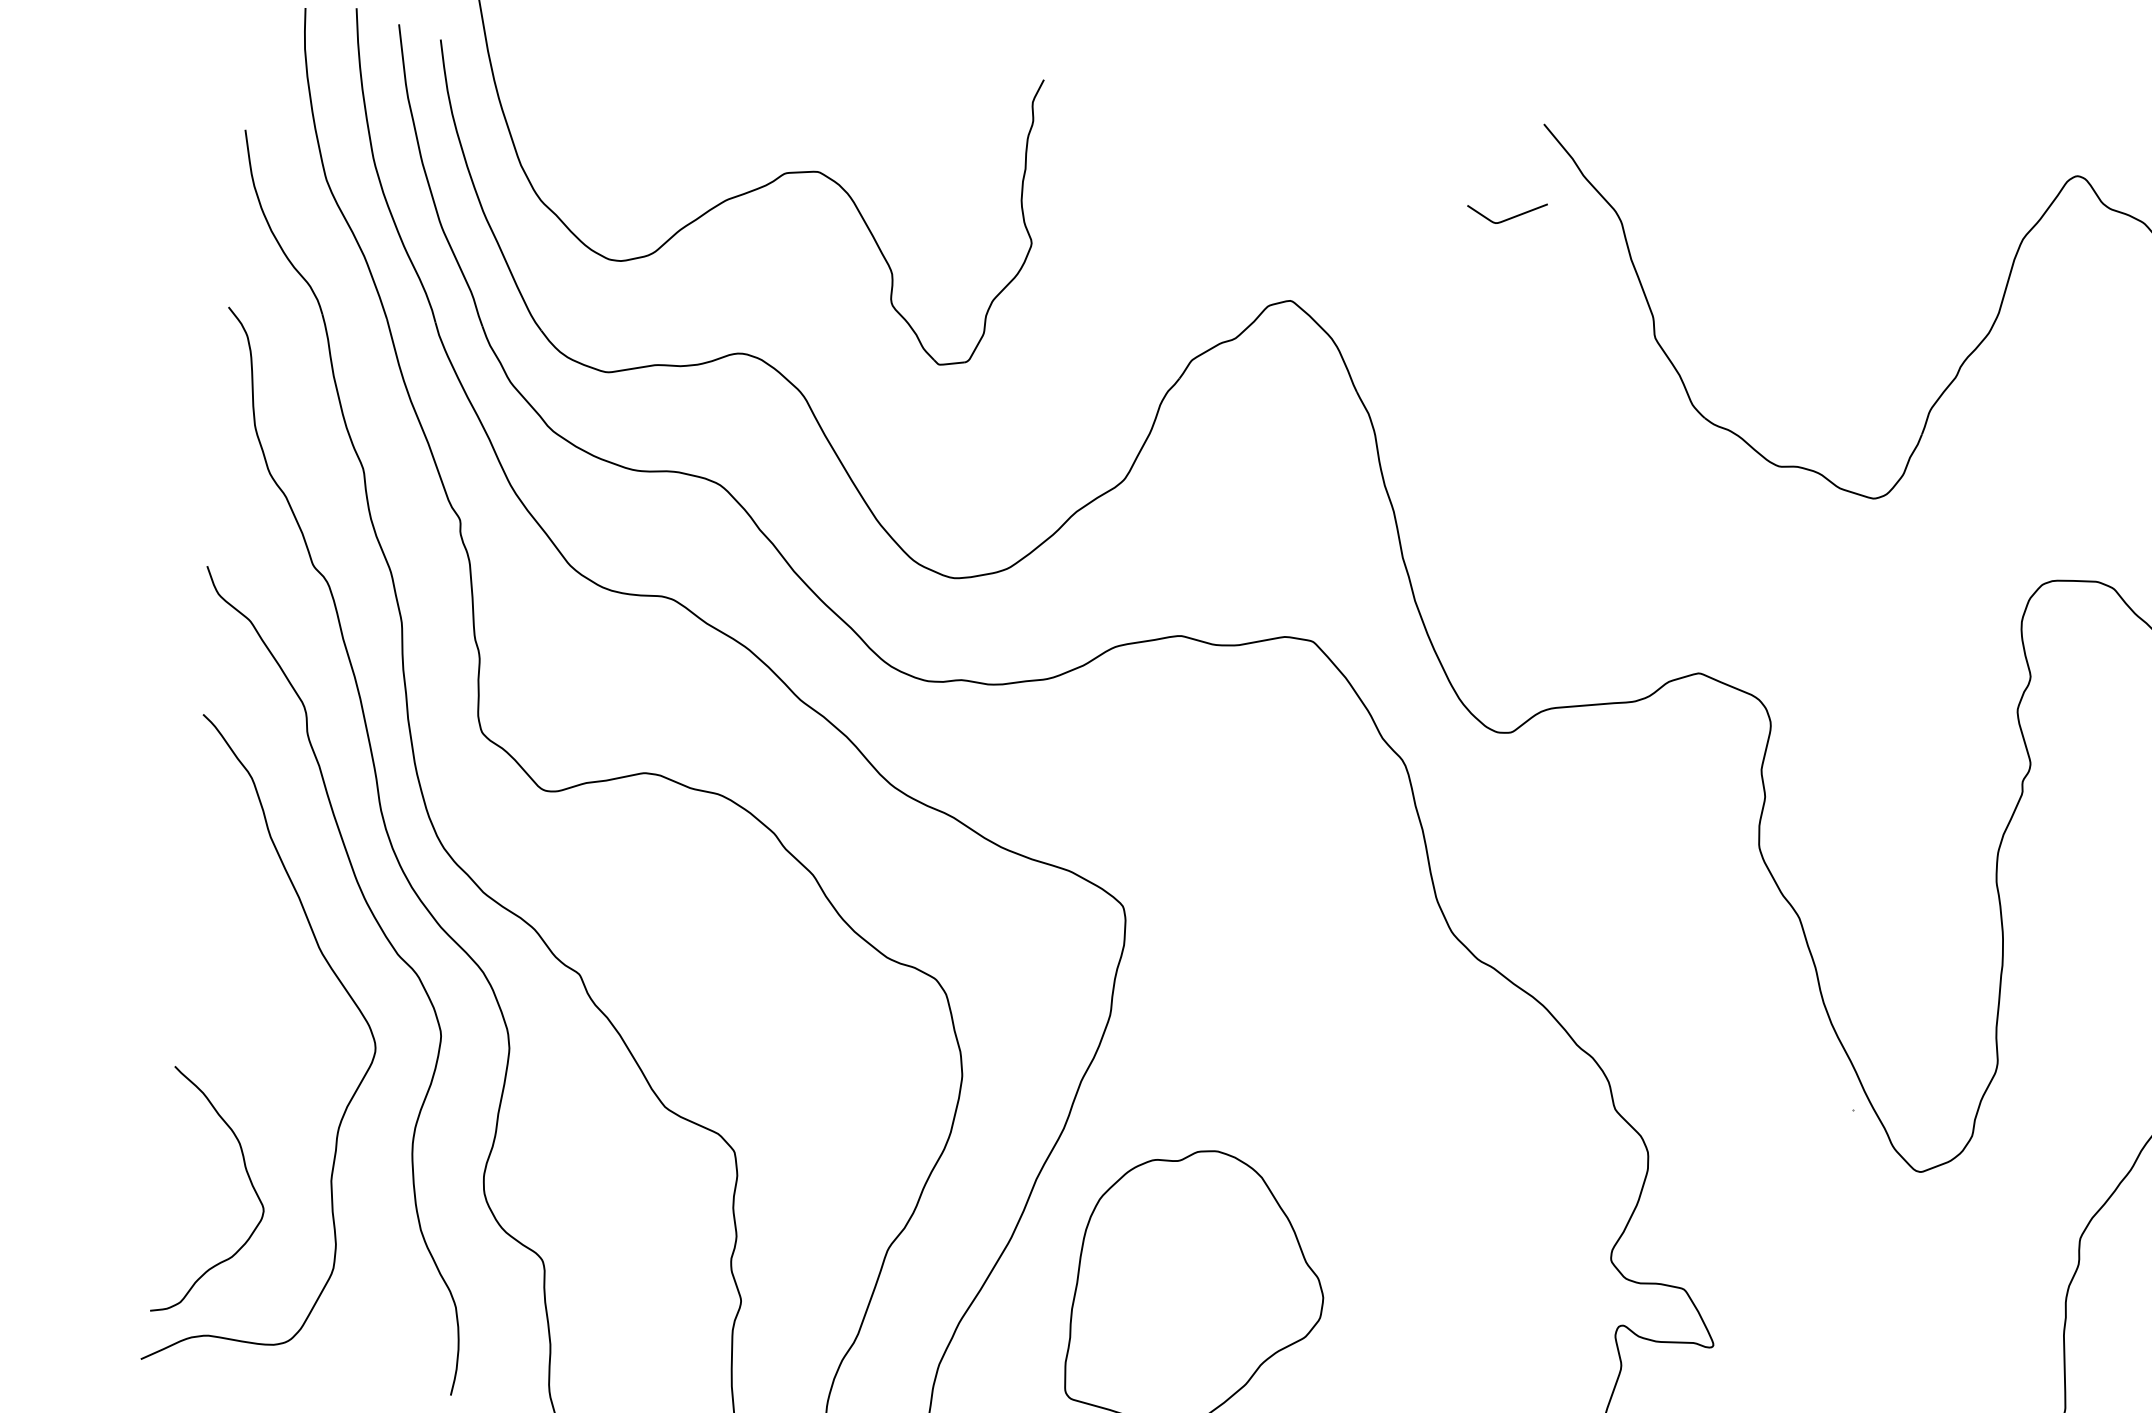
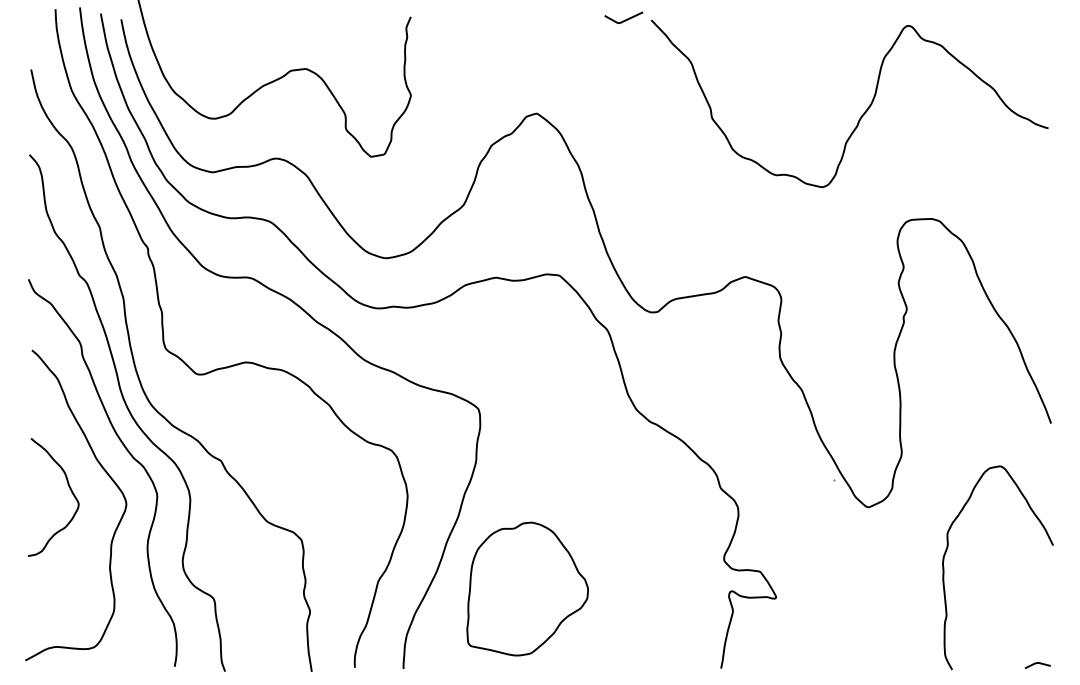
curve: (1510, 216) -> (625, 19), moved
curve: (246, 1176) -> (69, 488), moved

